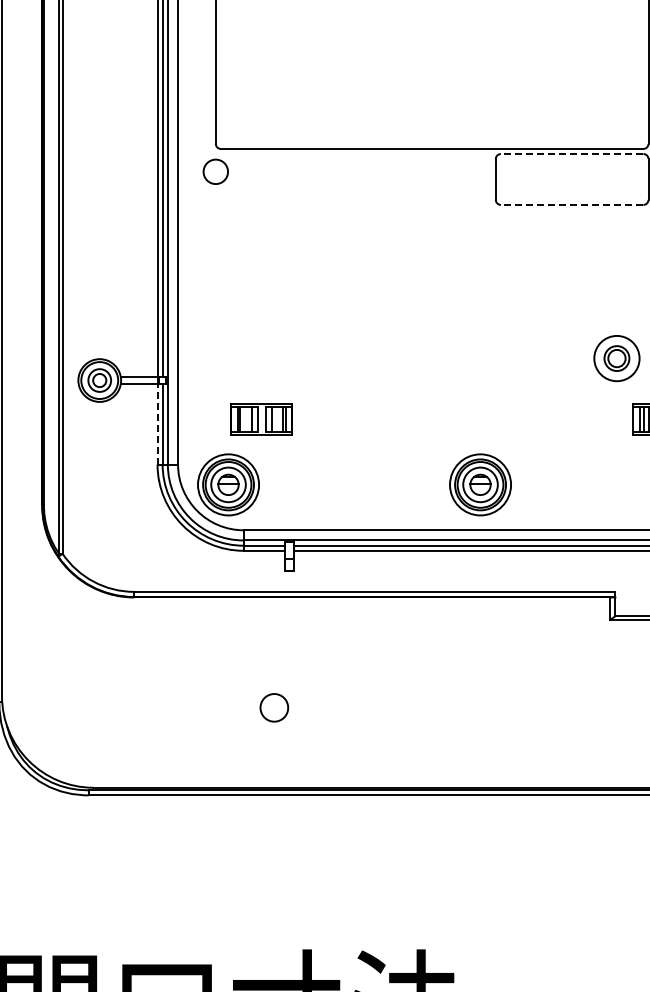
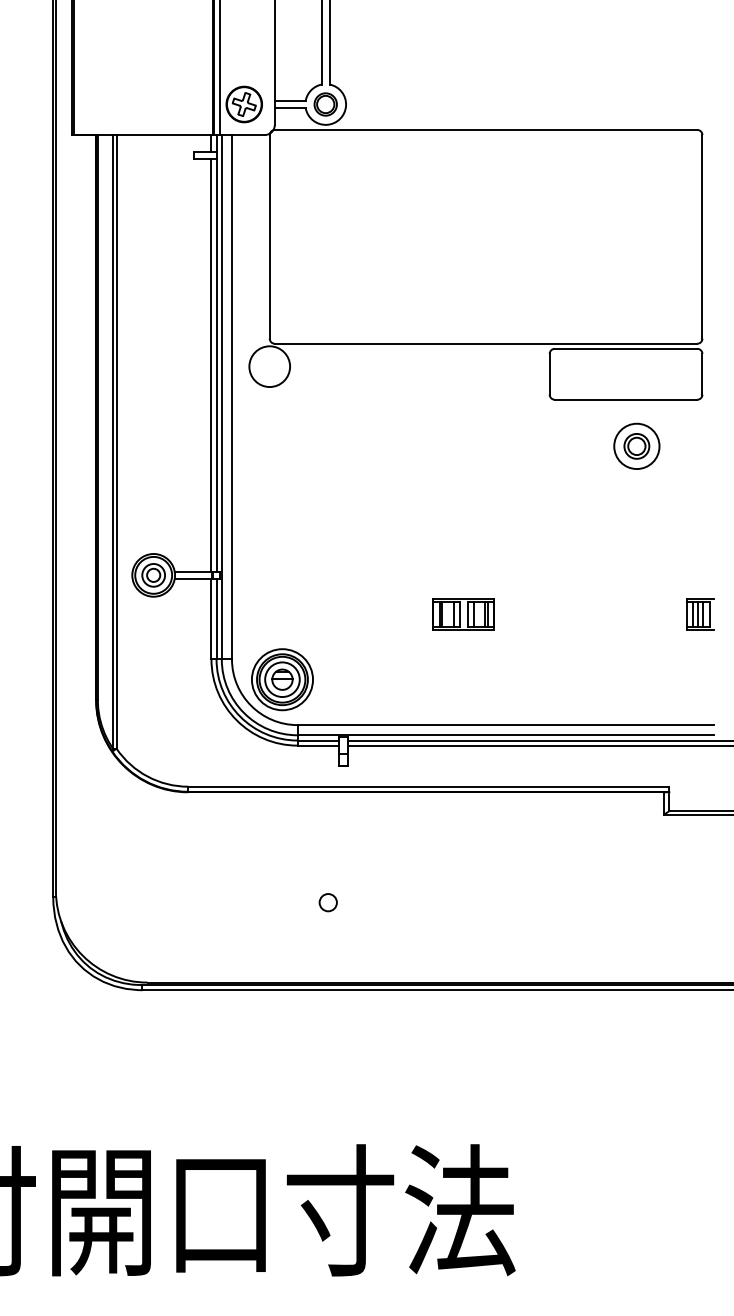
line: (571, 153) -> (625, 348), dashed -> solid
circle: (215, 171) -> (269, 366), size x1.67
line: (571, 204) -> (625, 399), dashed -> solid
part: (616, 357) -> (636, 445), moved
part: (261, 419) -> (463, 614), moved
line: (157, 423) -> (211, 618), dashed -> solid
part: (480, 484) -> (534, 679), removed
circle: (273, 707) -> (327, 902), size x0.62

